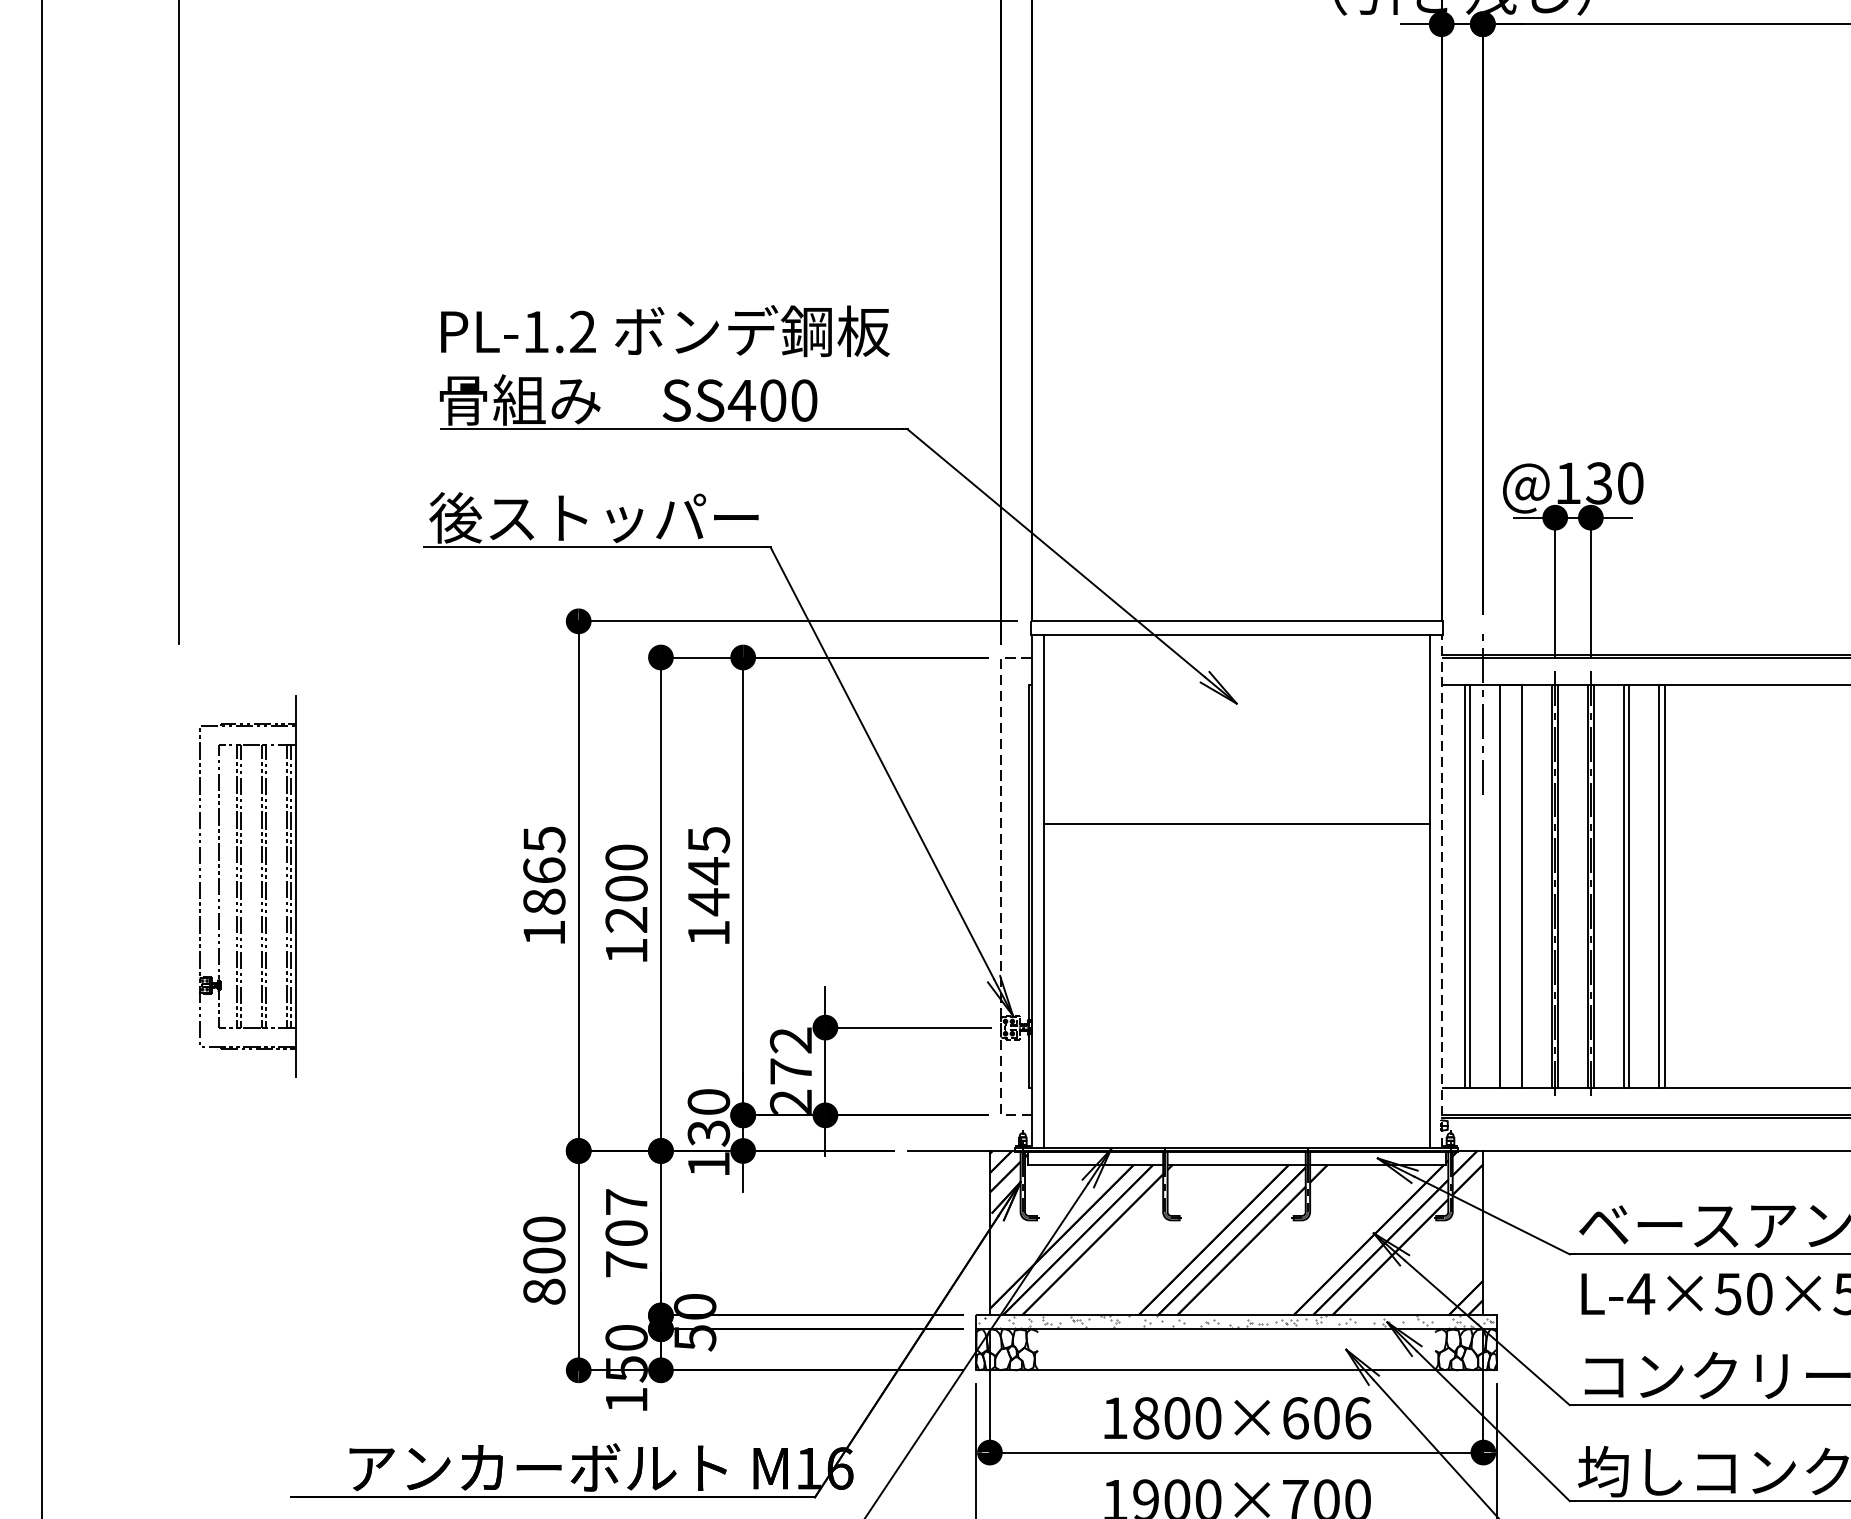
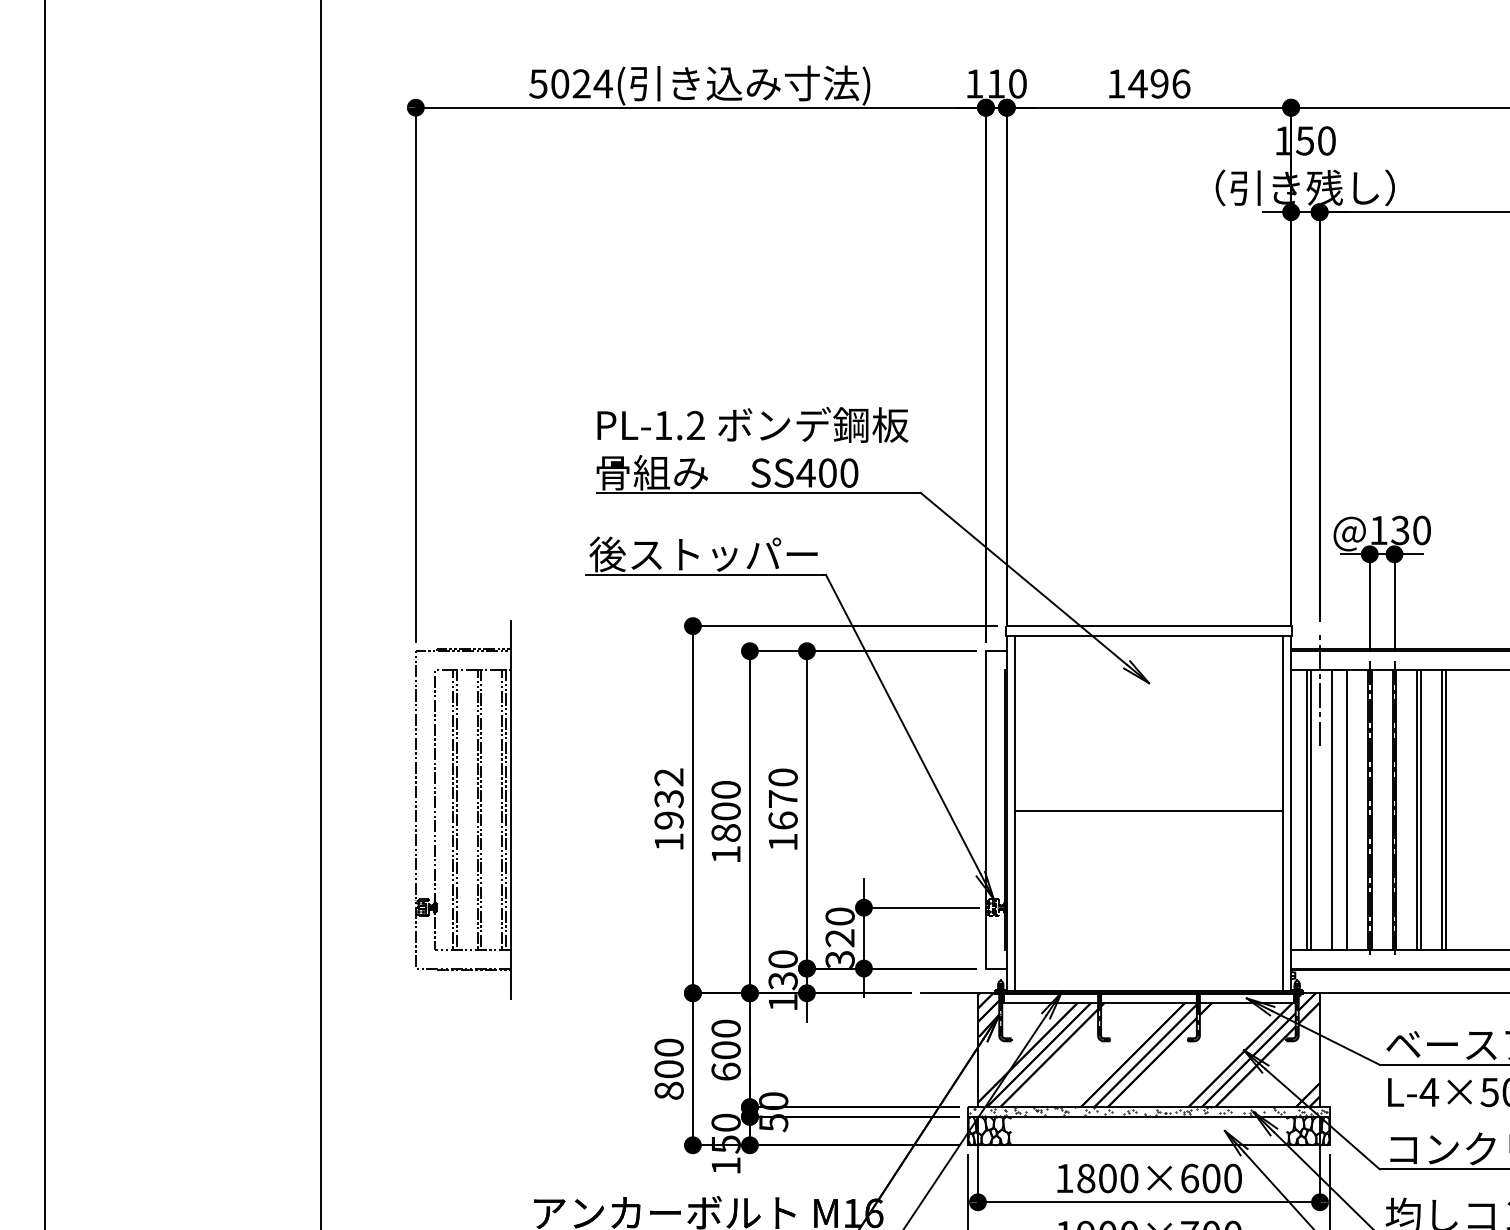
line: (1235, 823) -> (1148, 810), moved
text: (543, 870) -> (668, 798), 1865 -> 1932
text: (707, 871) -> (782, 799), 1445 -> 1670
part: (247, 885) -> (463, 809), size x1.43
line: (1000, 885) -> (985, 809), dashed -> solid
line: (1442, 891) -> (1291, 813), dashed -> solid
text: (625, 920) -> (725, 833), 1200 -> 1800
text: (790, 1070) -> (839, 937), 272 -> 320
text: (625, 1232) -> (725, 1049), 707 -> 600
hatch: (1235, 1321) -> (1148, 1111), added
text: (1358, 1418) -> (1233, 1178), 1800×606 -> 1800×600

